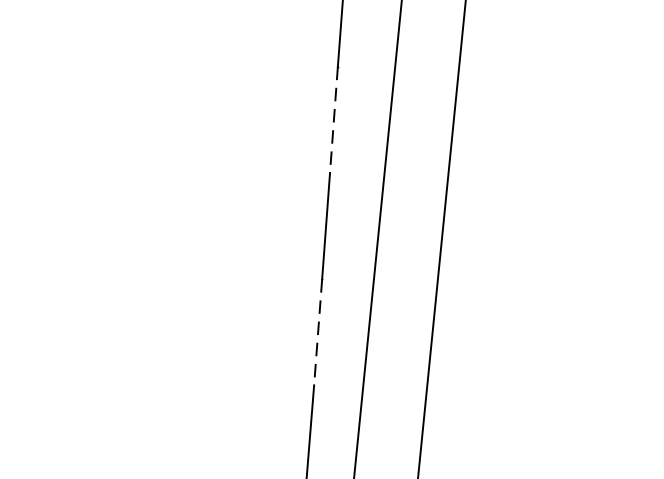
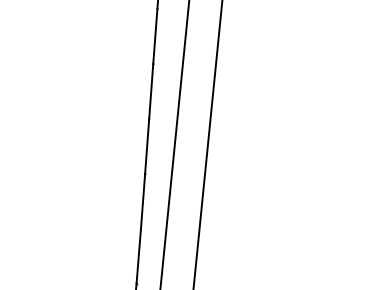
line: (334, 120) -> (151, 91), dashed -> solid
line: (318, 332) -> (143, 201), dashed -> solid

